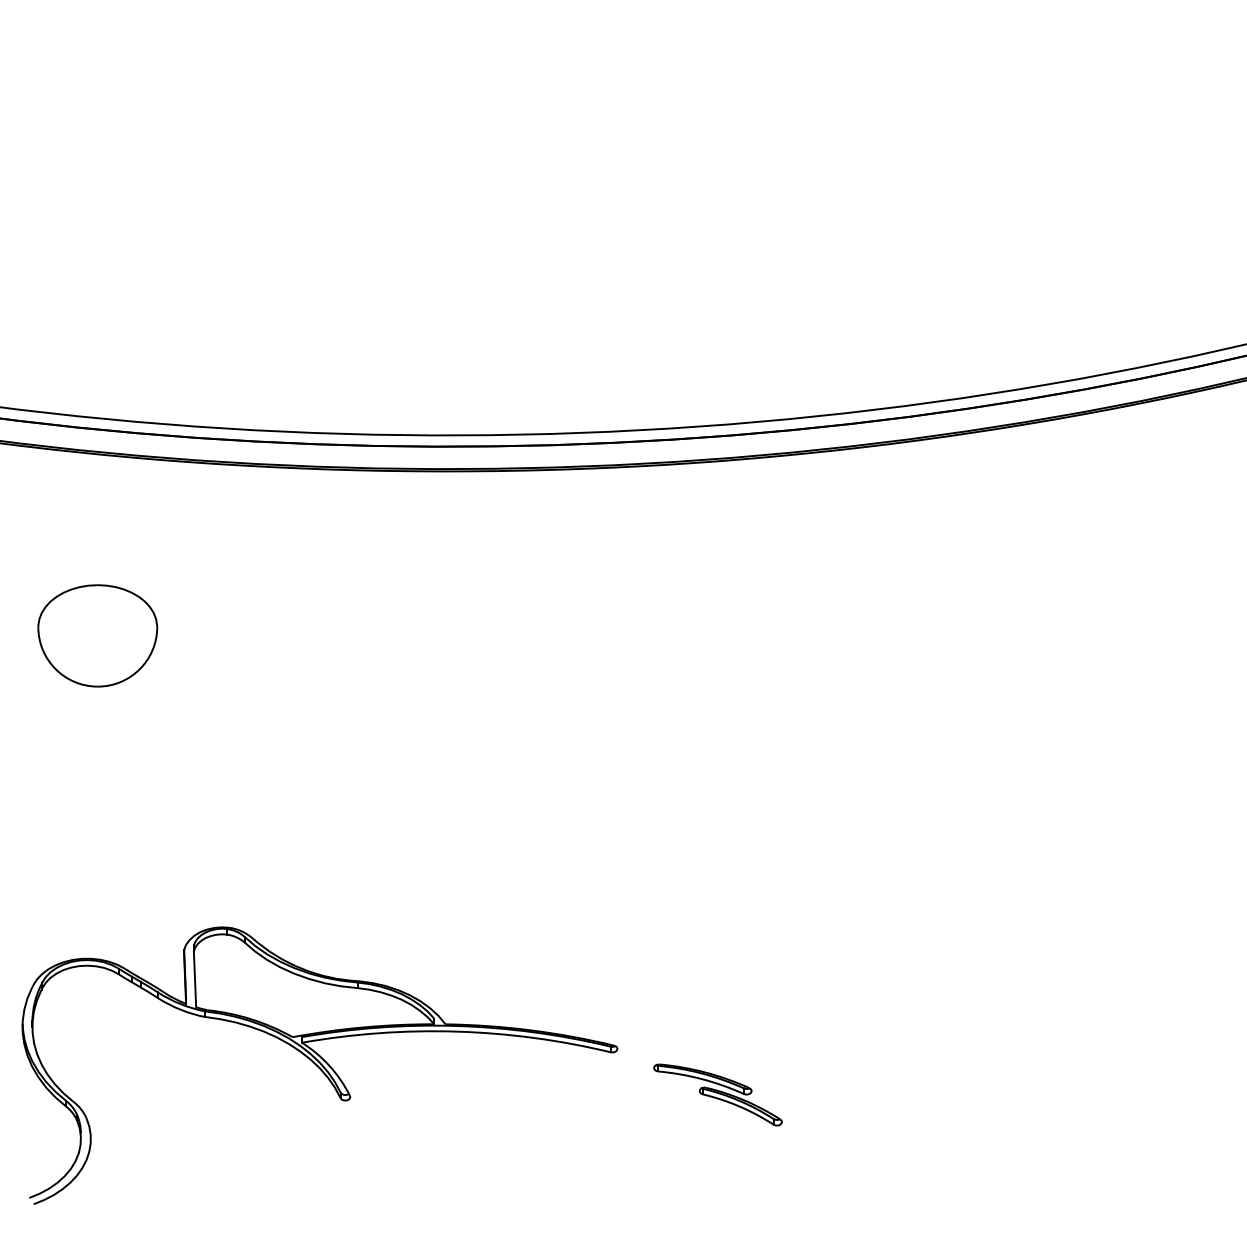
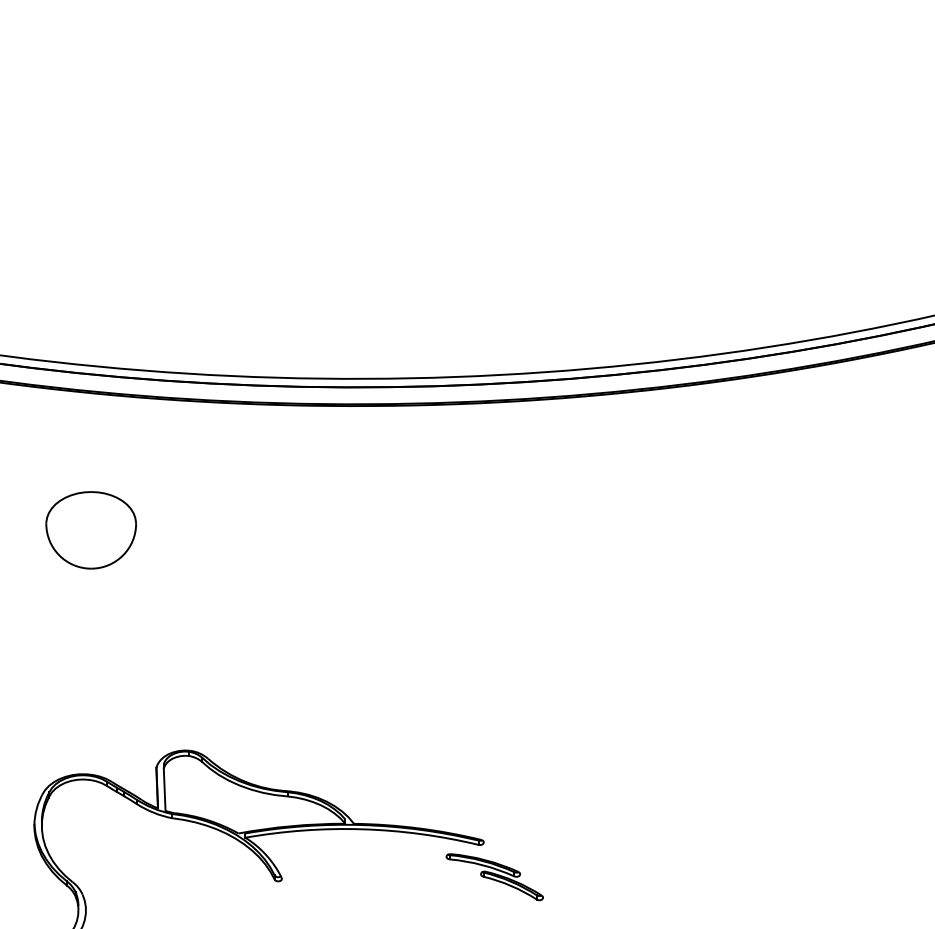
part: (717, 1094) -> (494, 876), moved

